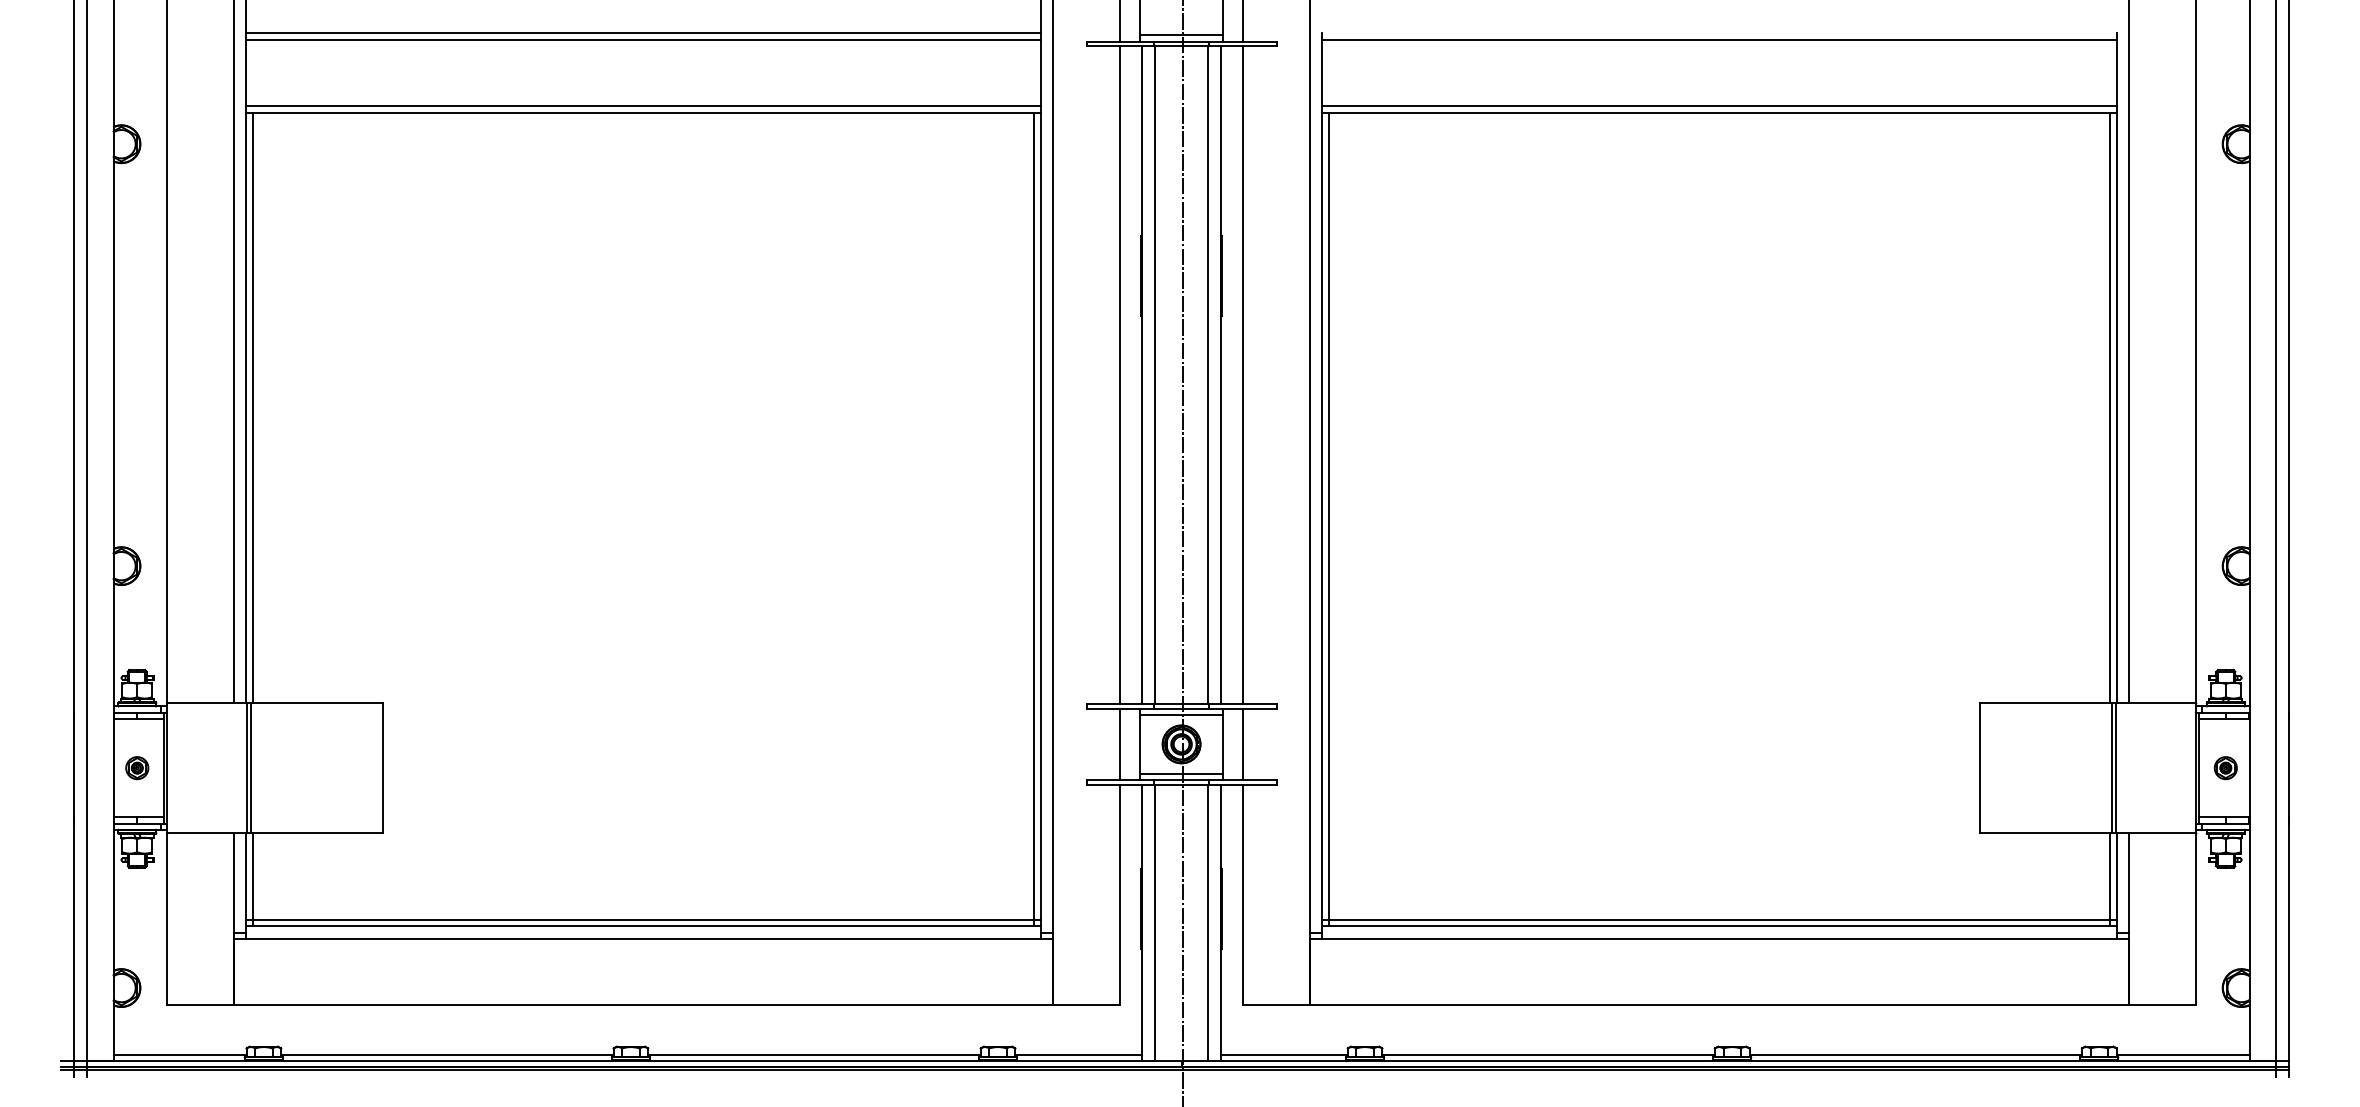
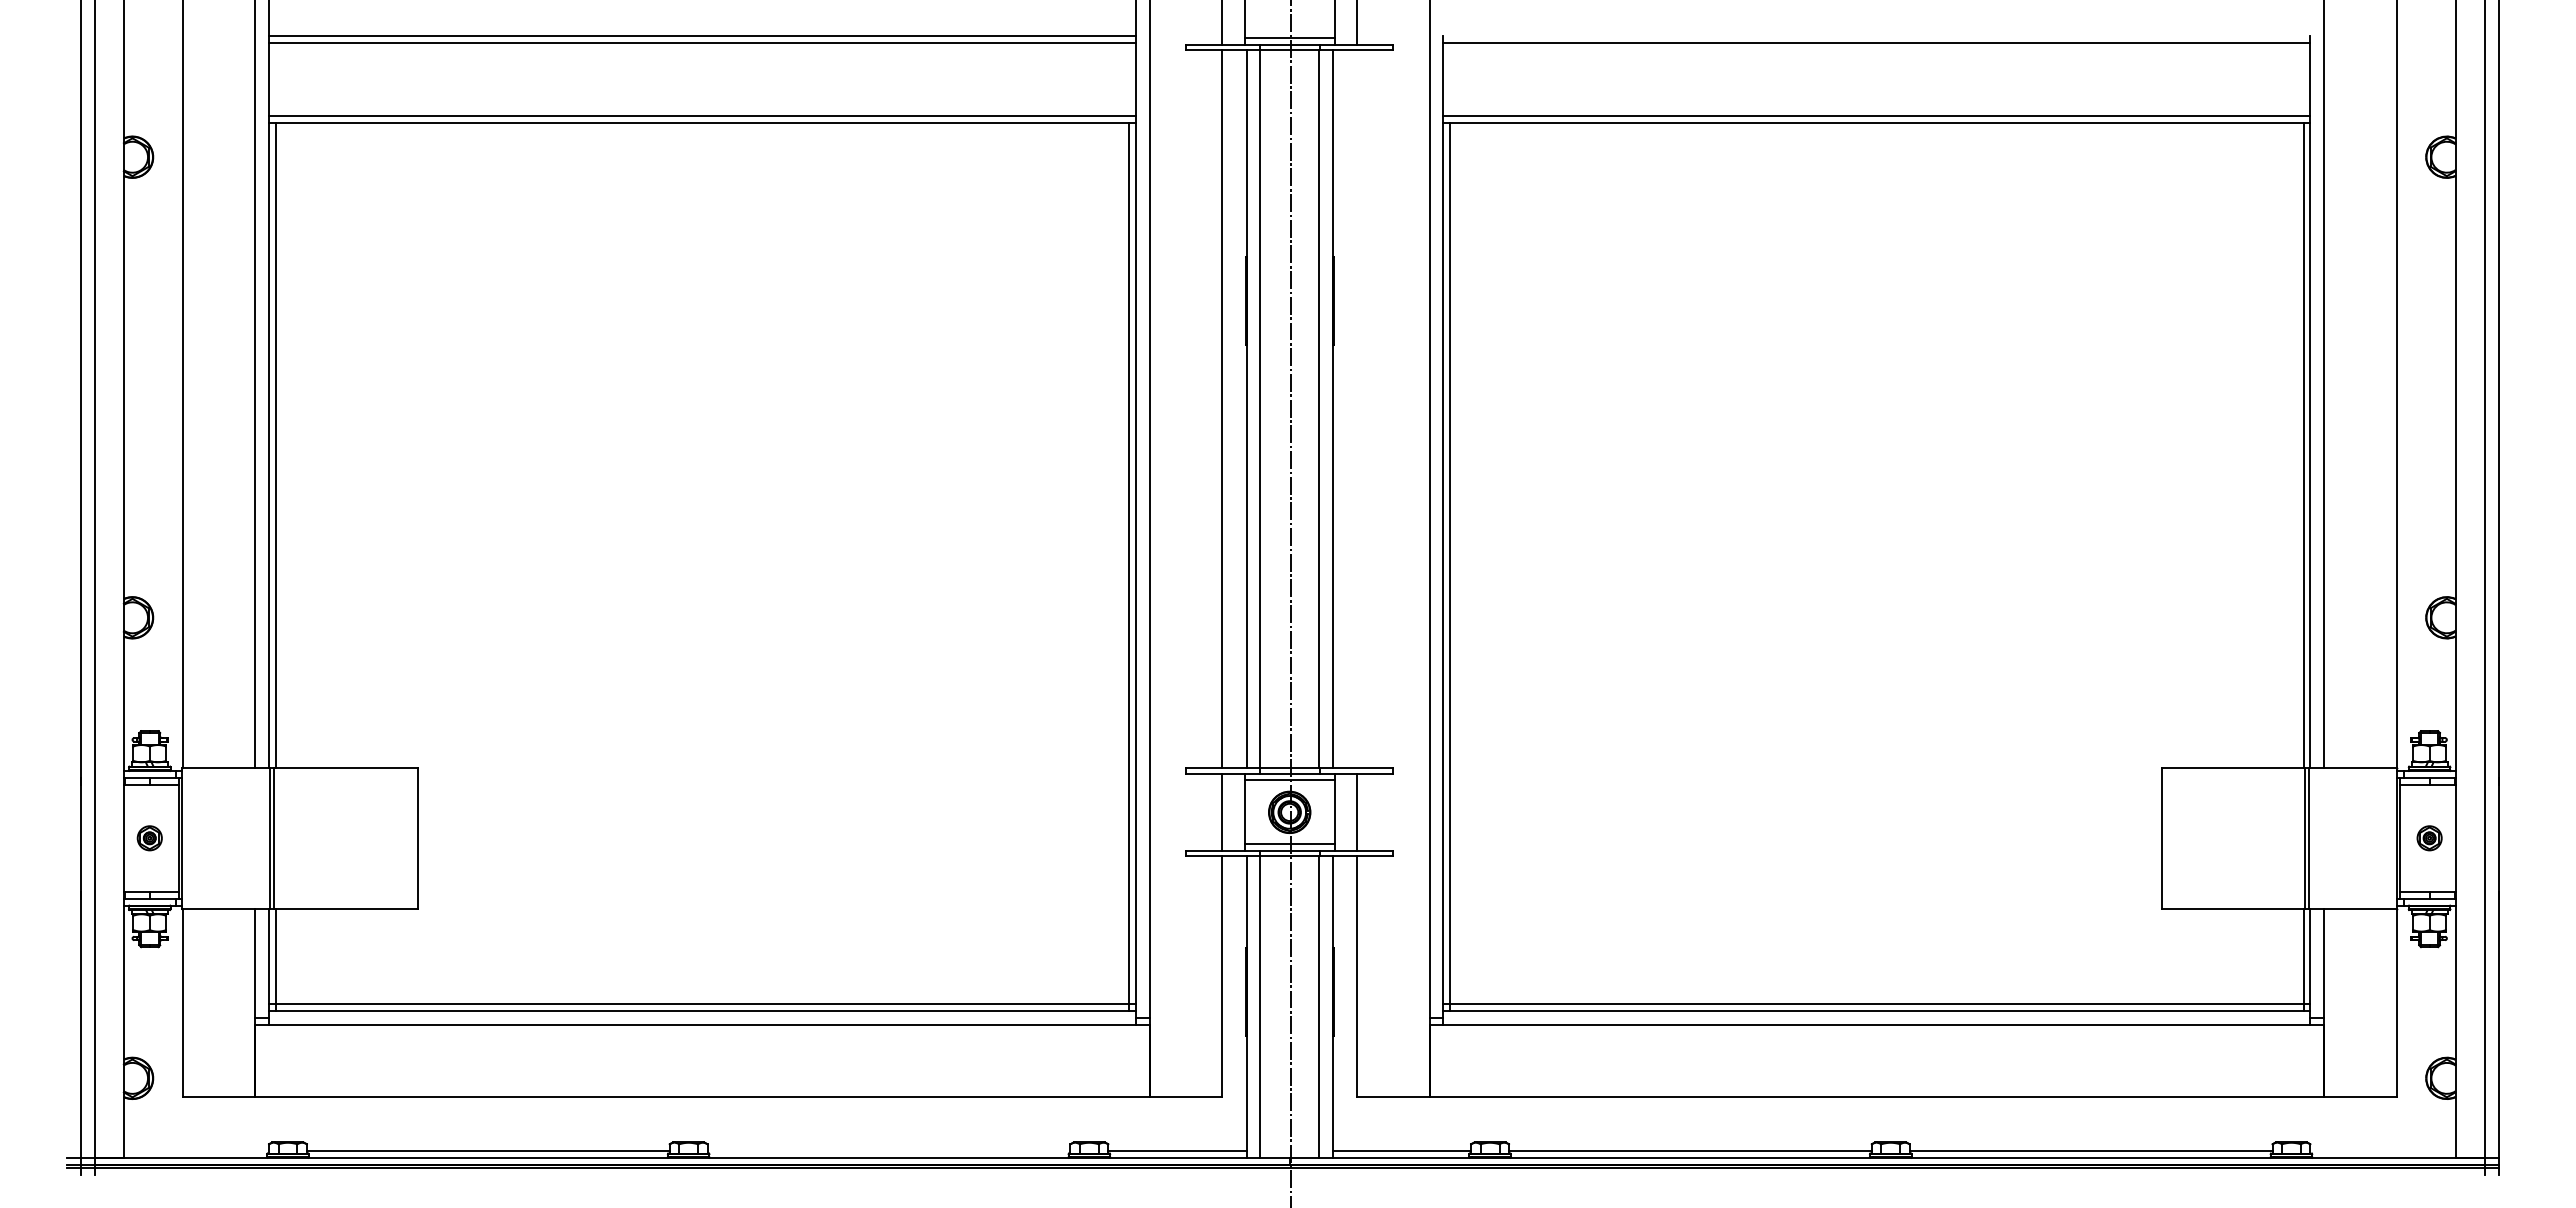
line: (1243, 375) -> (1357, 409), removed
line: (180, 1054) -> (196, 1150), removed
line: (814, 1054) -> (888, 1150), removed
line: (2182, 1054) -> (2382, 1150), removed

